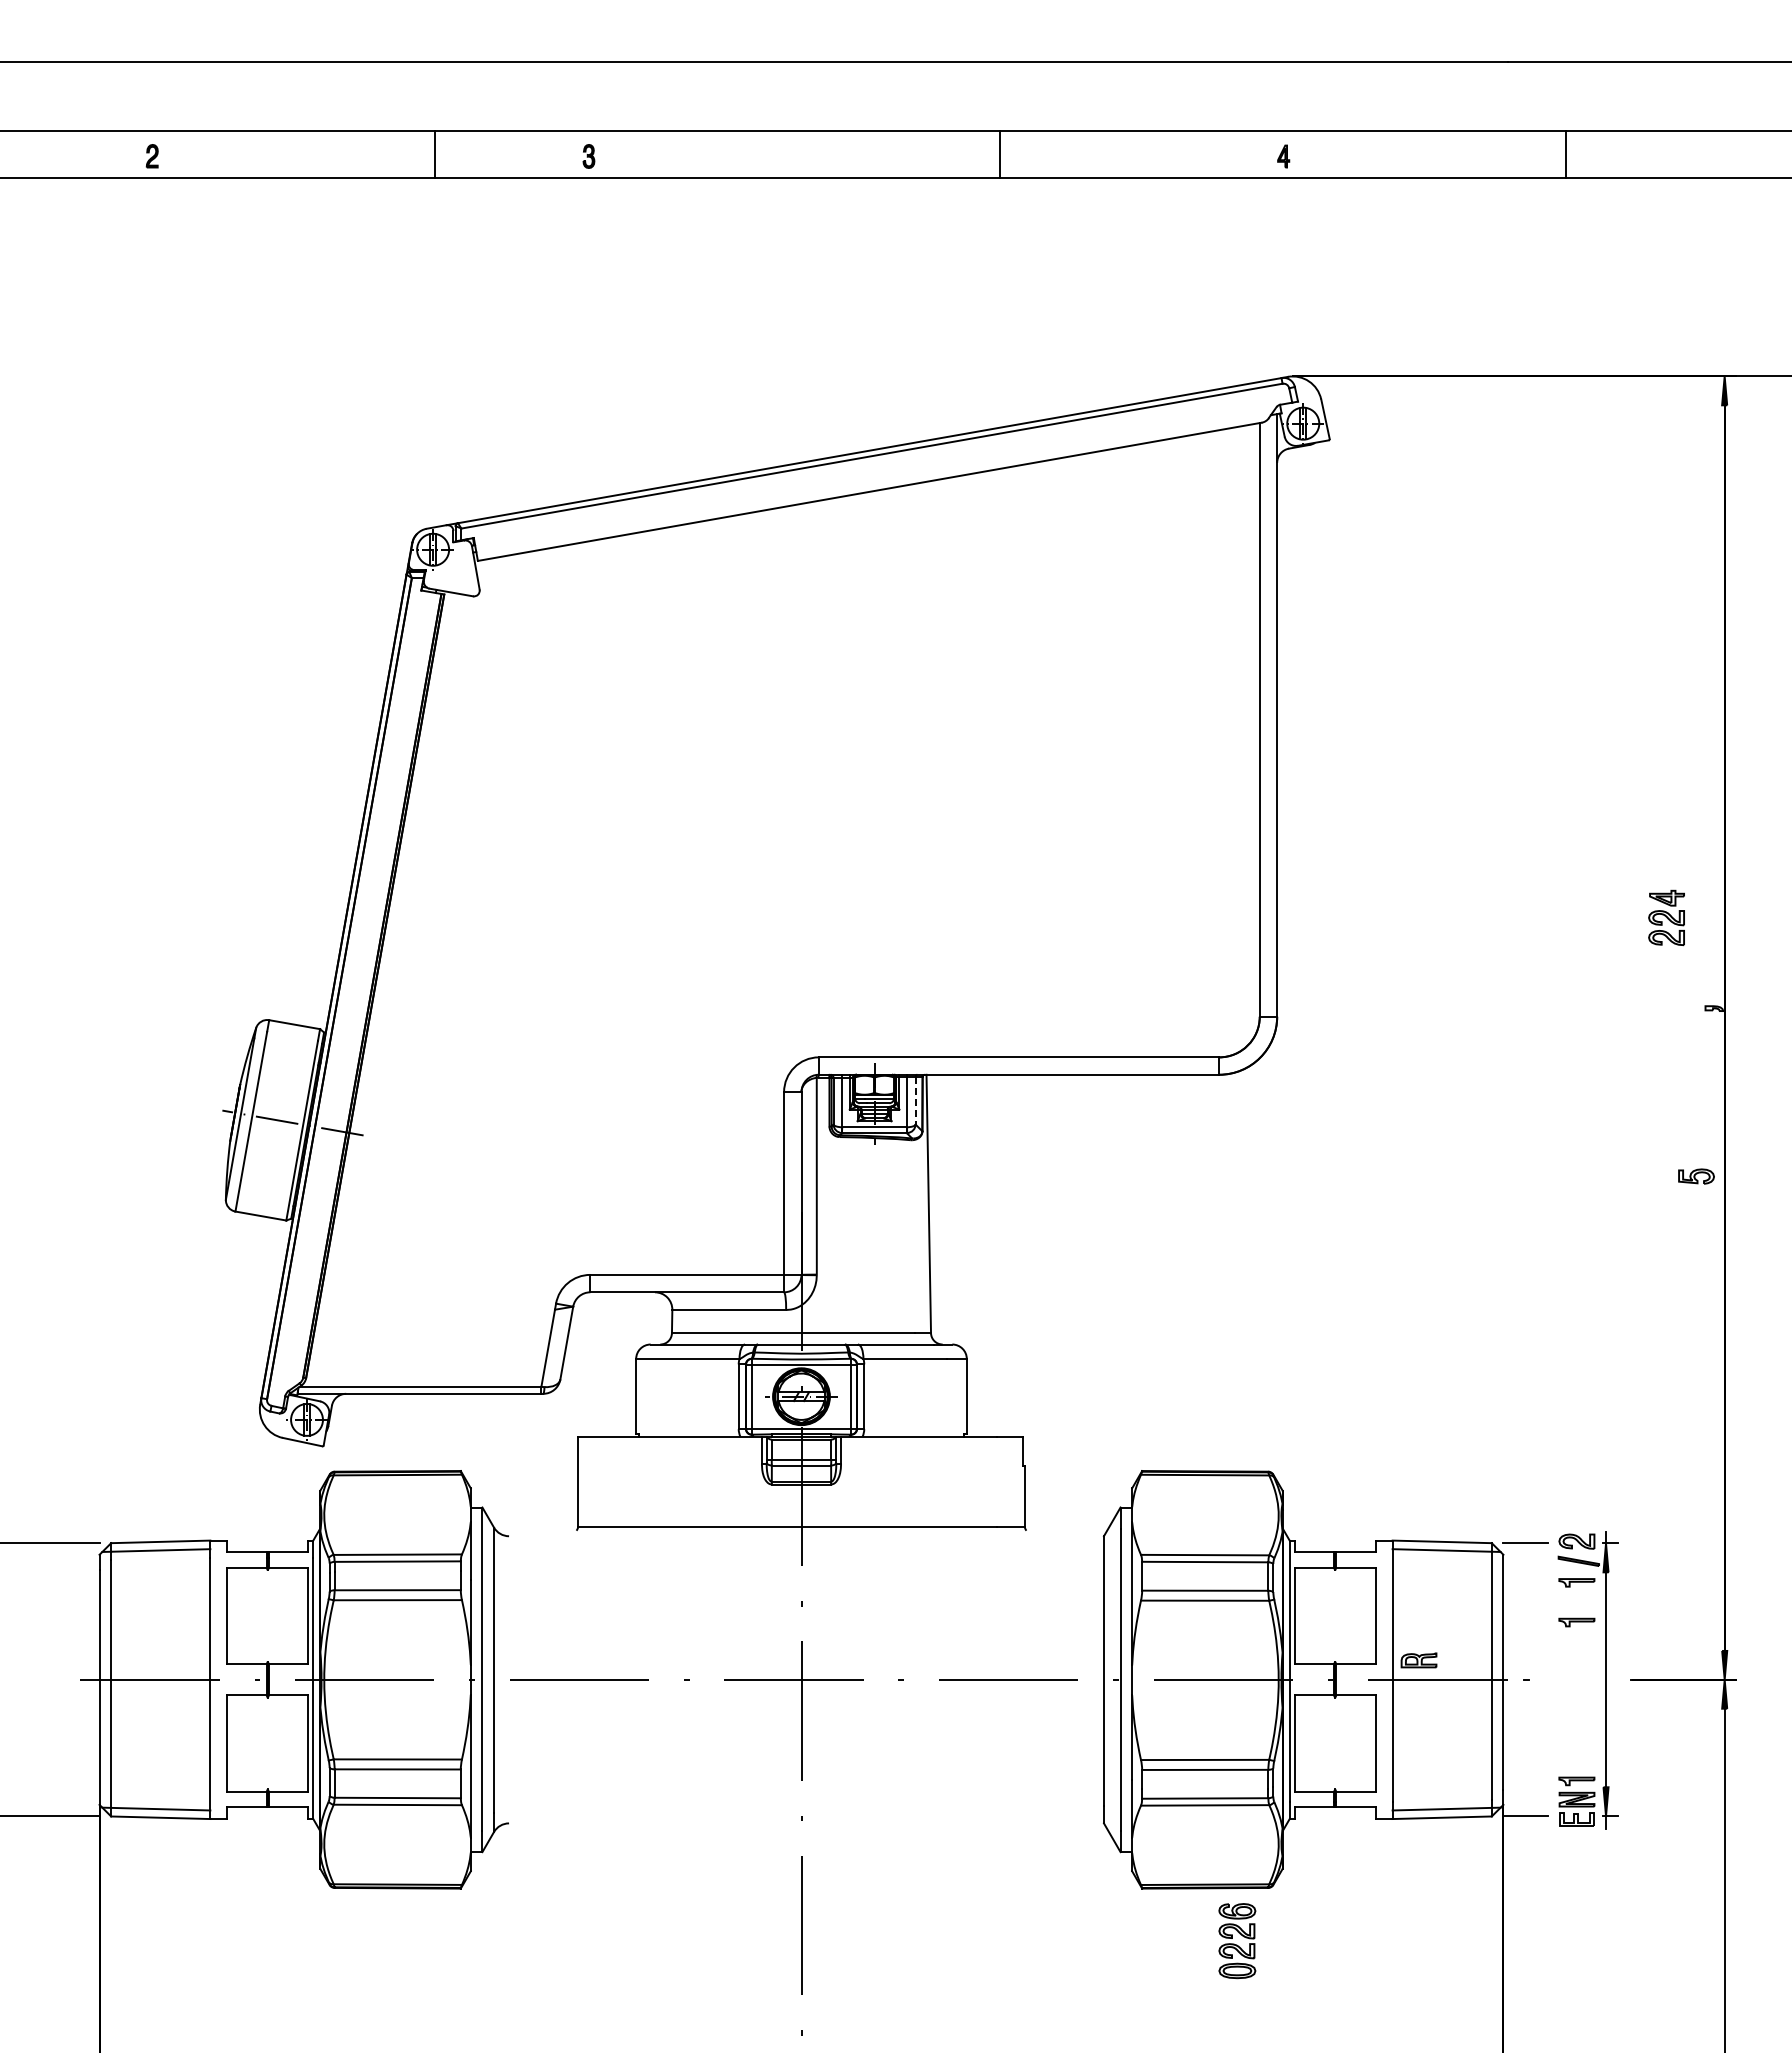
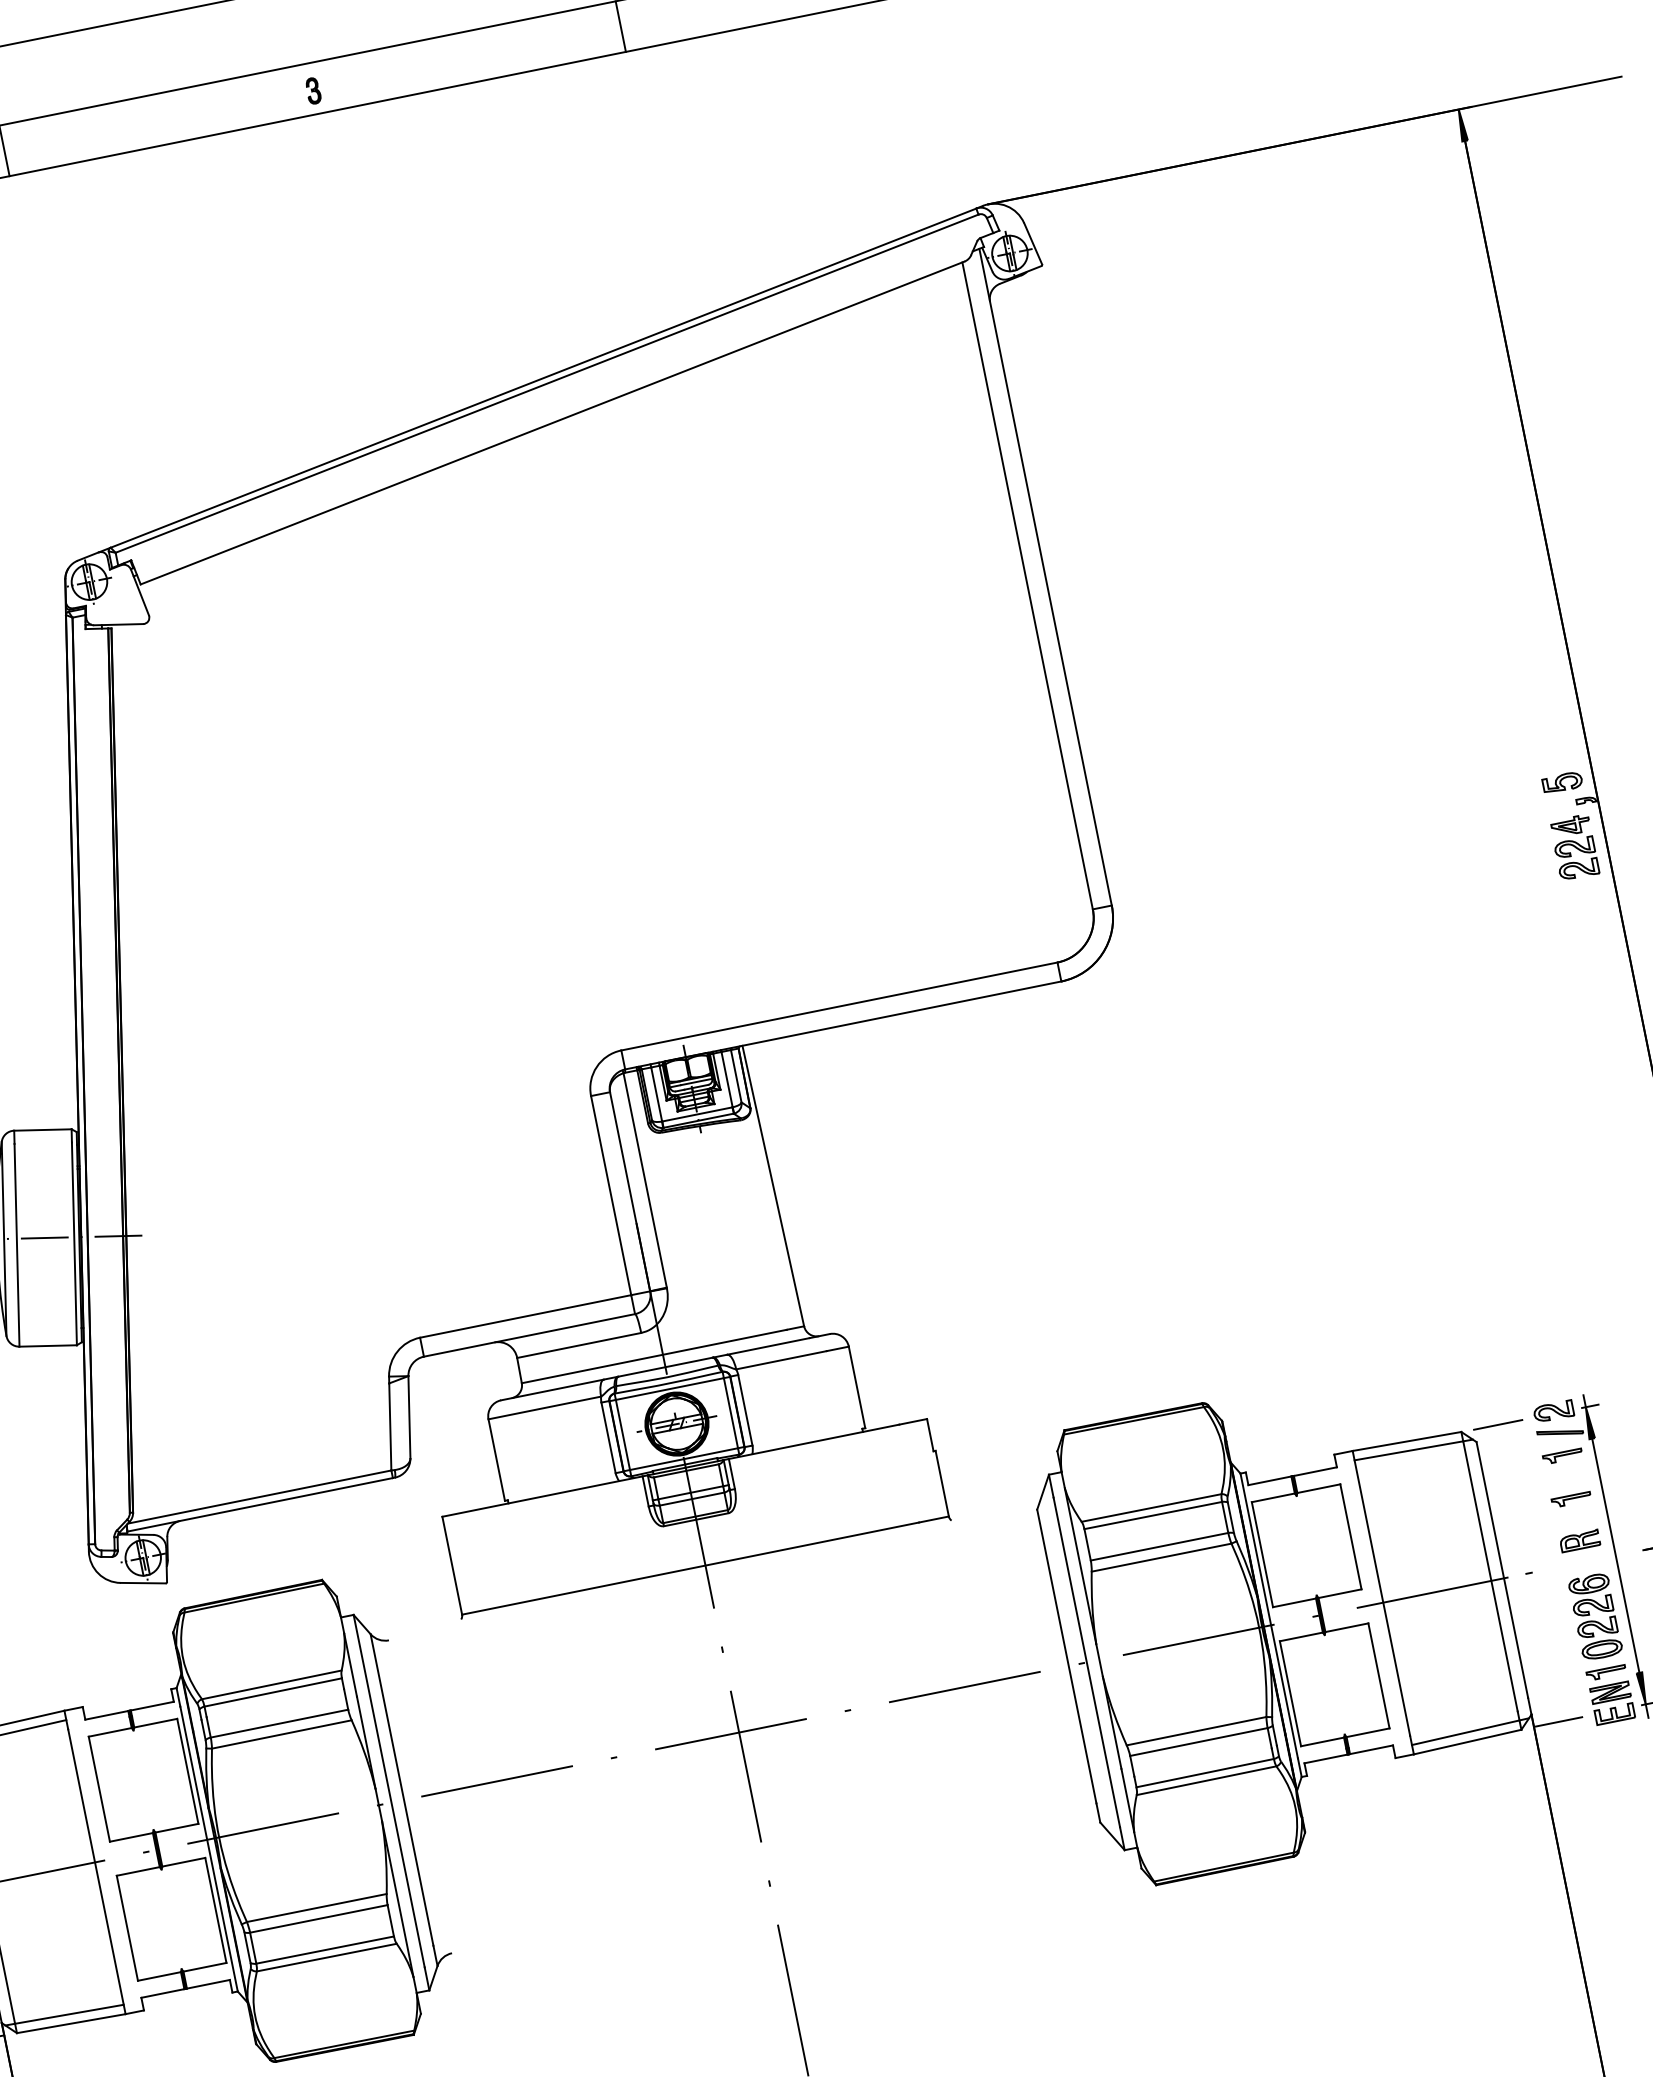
part: (588, 156) -> (312, 91), moved
part: (1666, 917) -> (1574, 847), moved
line: (915, 1101) -> (736, 1077), dashed -> solid
part: (1696, 1176) -> (1562, 782), moved
part: (1418, 1660) -> (1579, 1541), moved
part: (1237, 1941) -> (1595, 1617), moved

